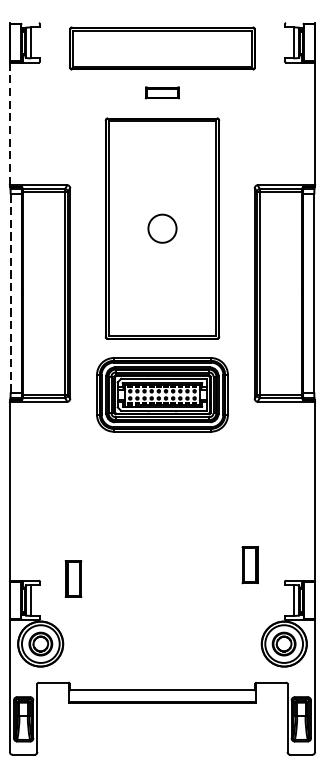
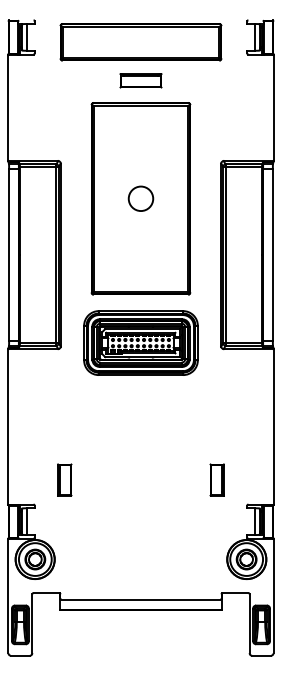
part: (161, 92) -> (140, 80), size x1.43
line: (9, 124) -> (8, 108), dashed -> solid
line: (11, 292) -> (9, 254), dashed -> solid
part: (249, 564) -> (216, 479), moved
part: (73, 578) -> (64, 479), moved

